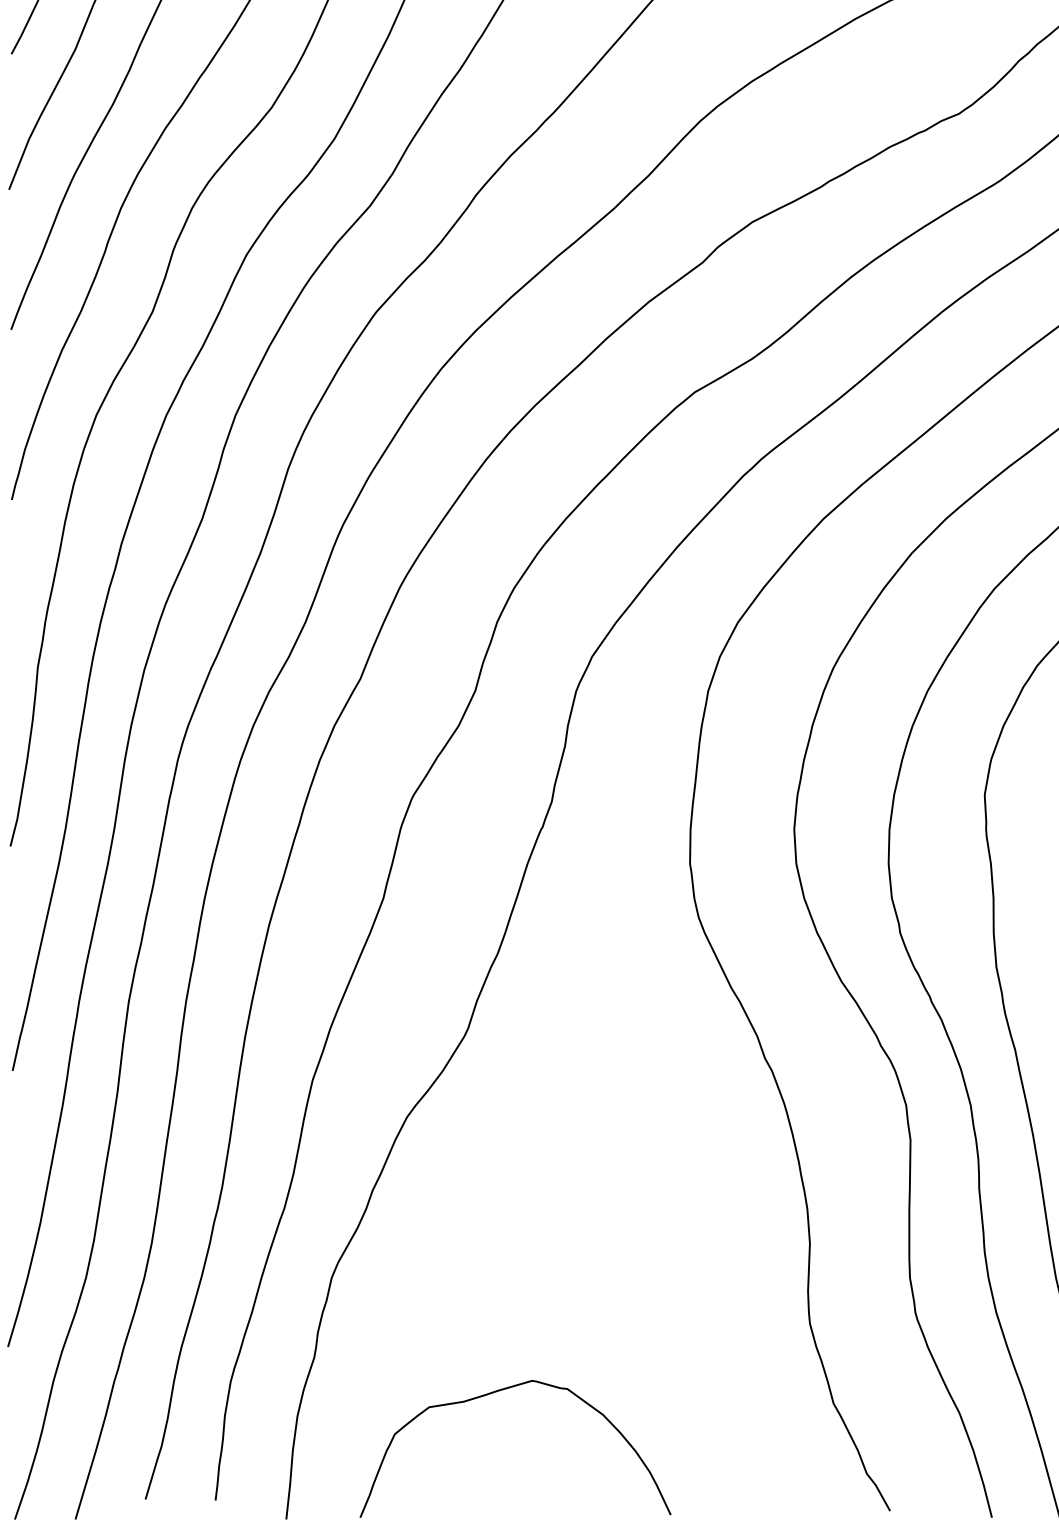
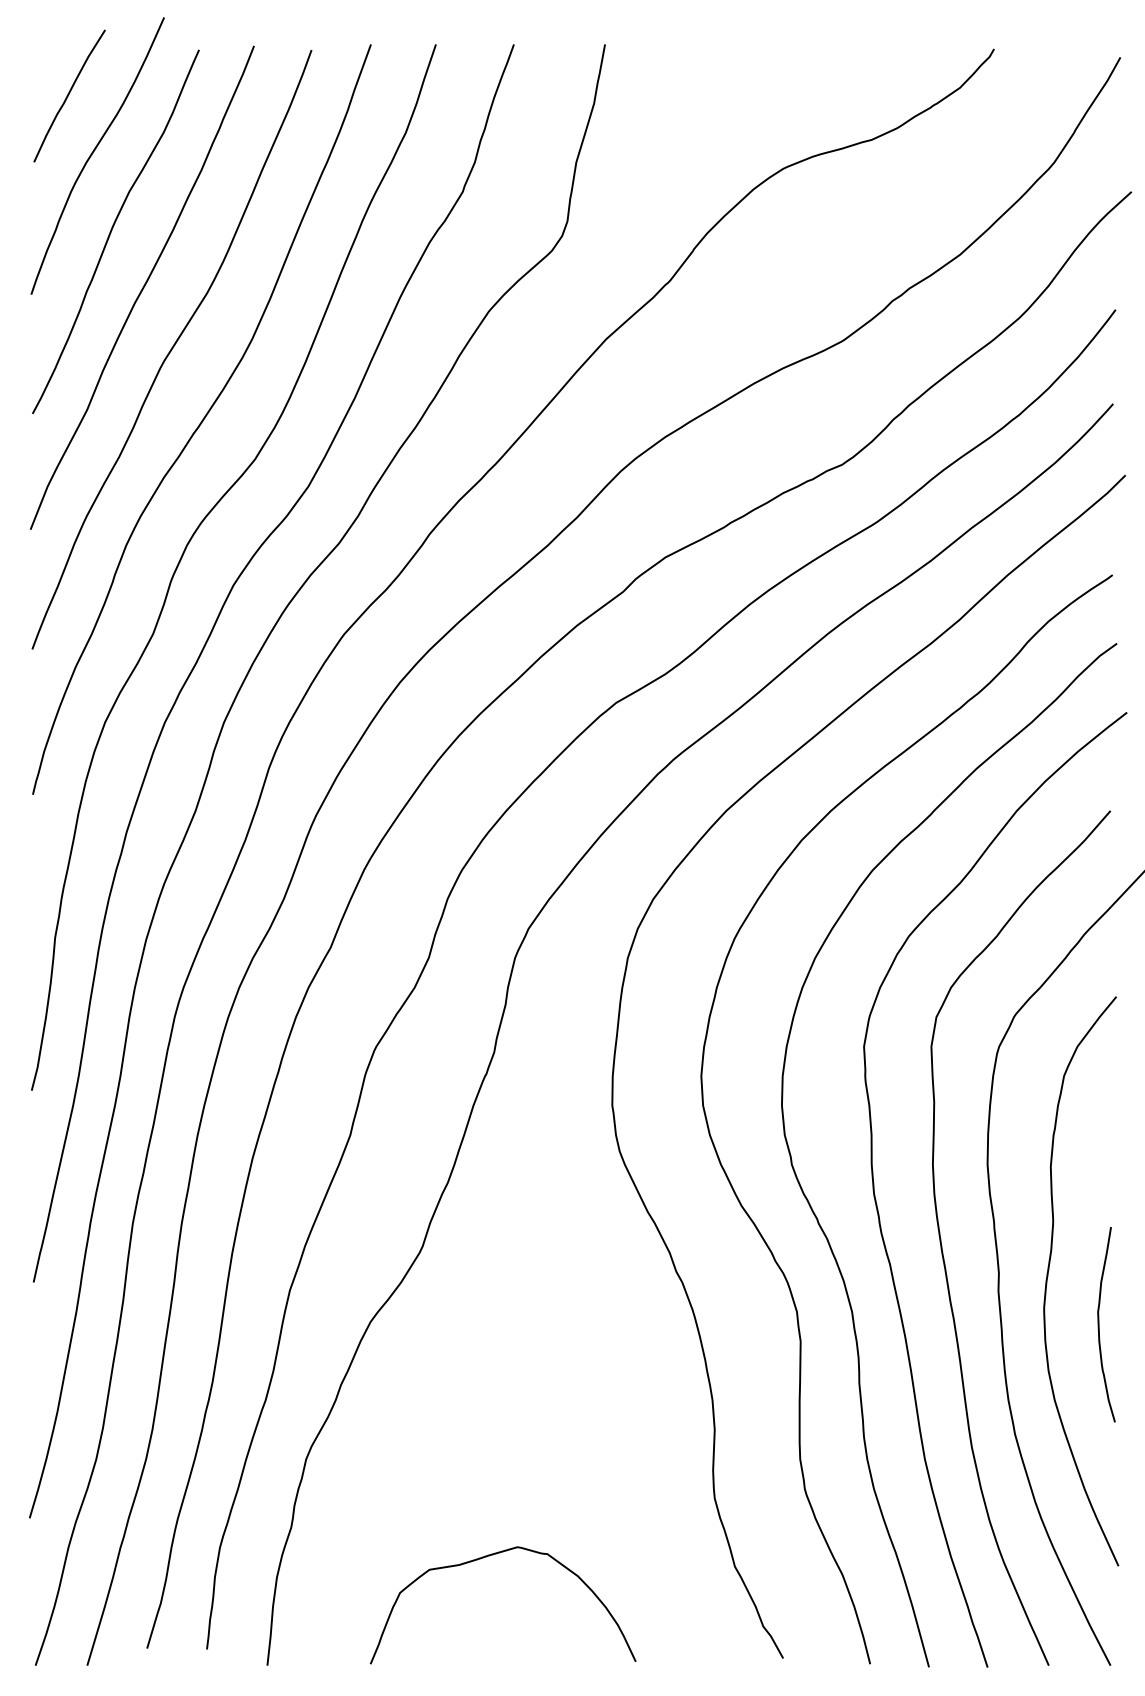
curve: (495, 1392) -> (486, 1557), moved

